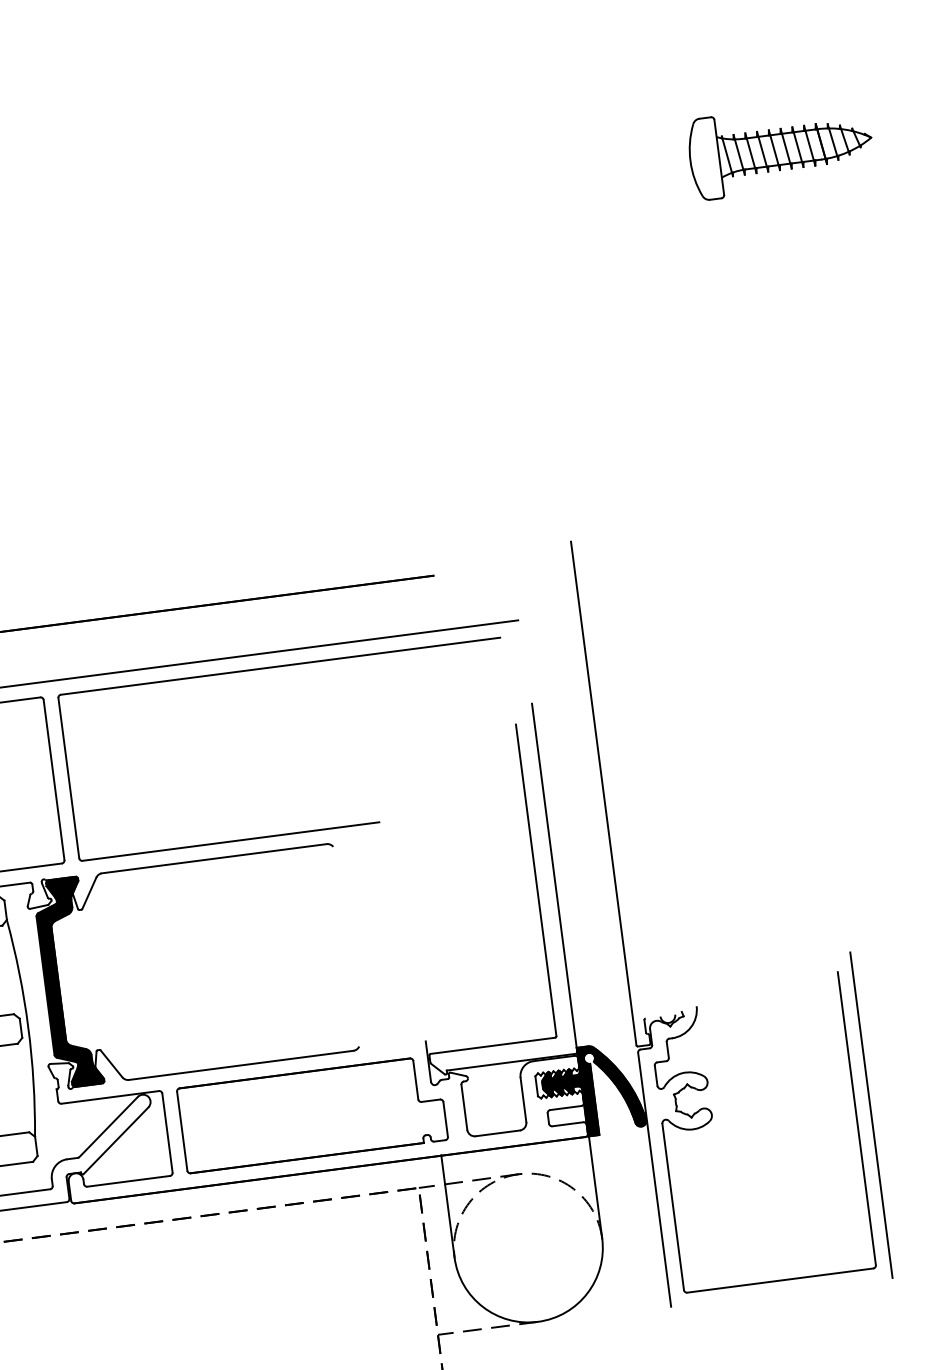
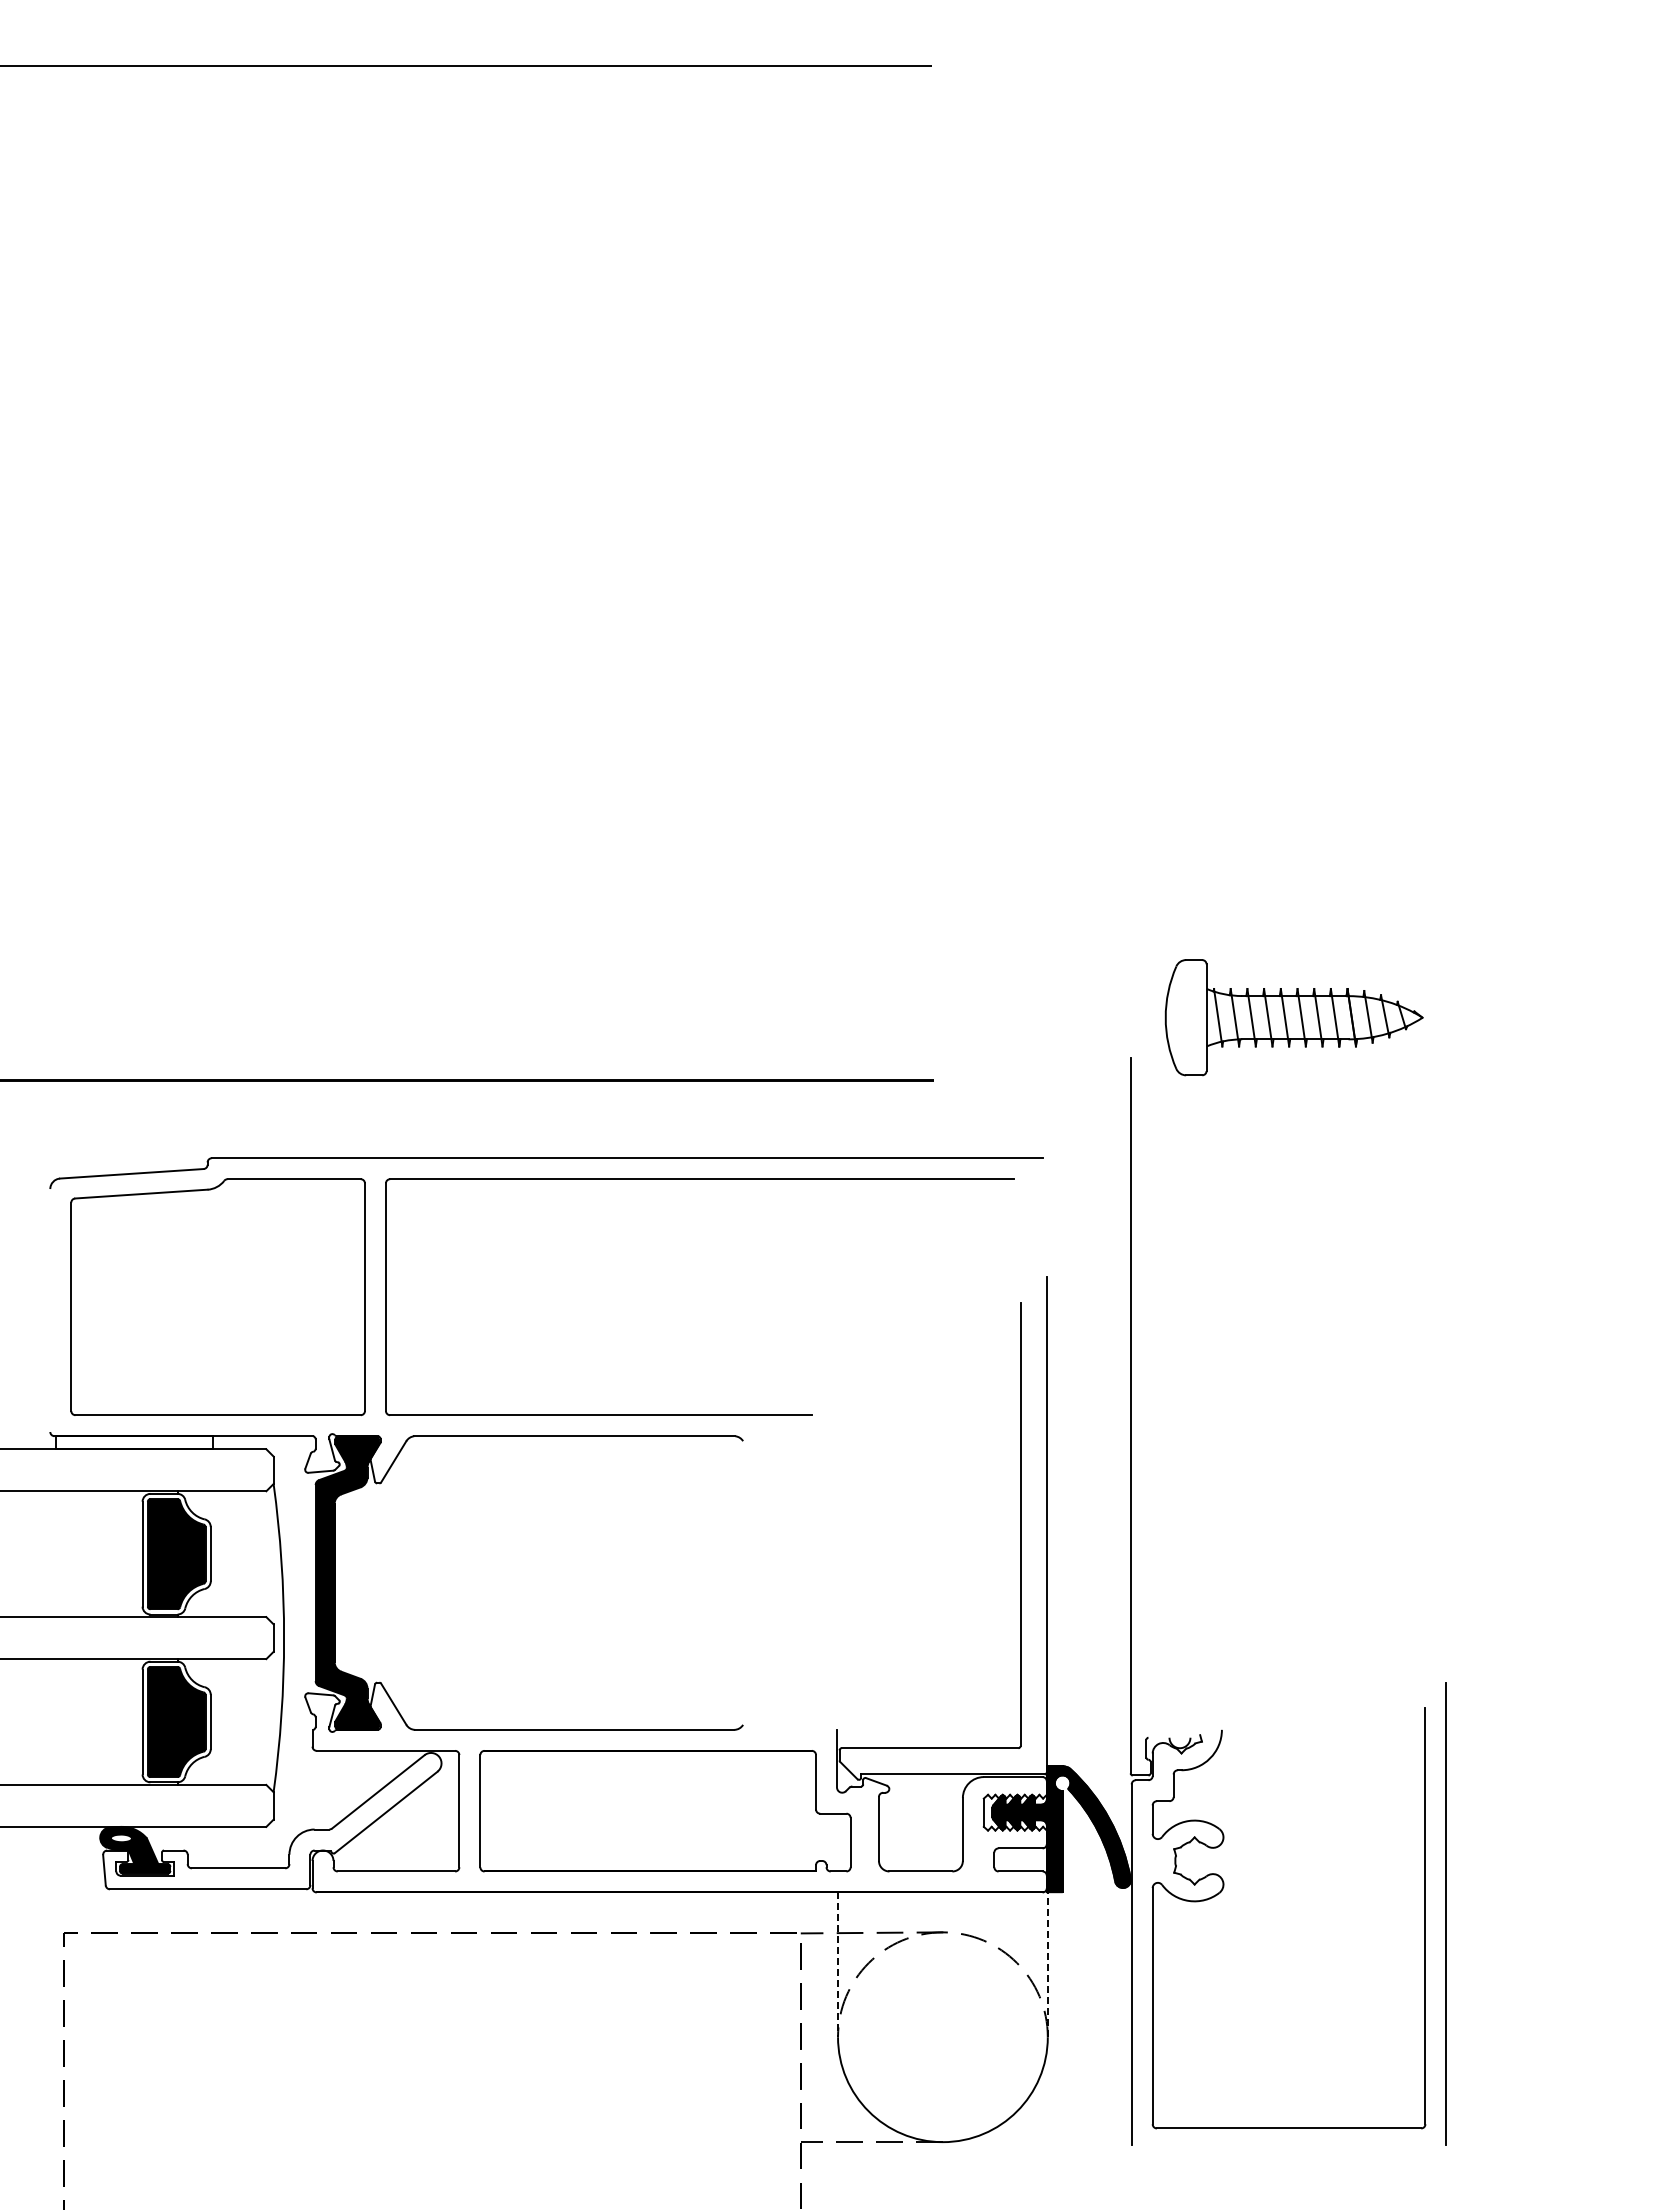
part: (780, 149) -> (1293, 1017), moved
line: (595, 1187) -> (1047, 1964), solid -> dashed
line: (448, 1206) -> (838, 1964), solid -> dashed

